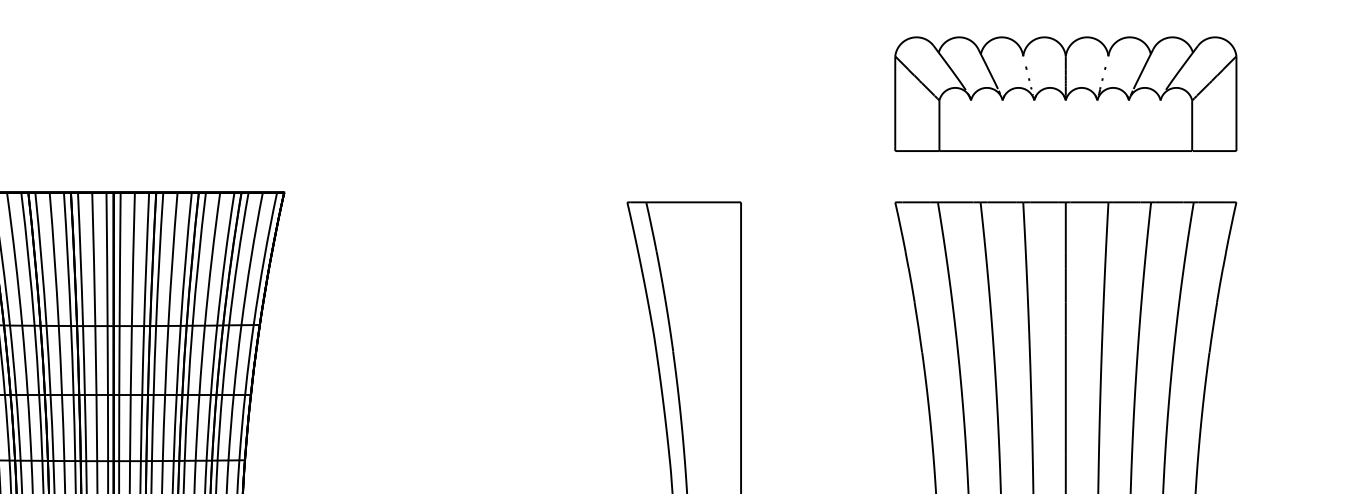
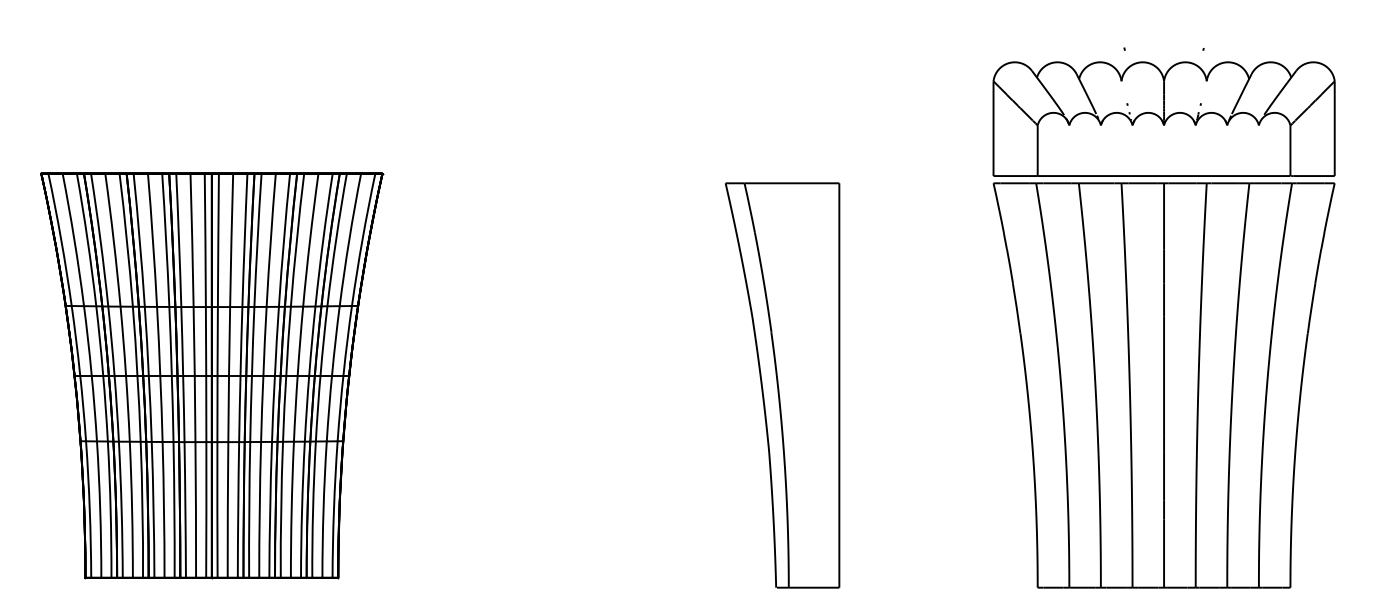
part: (1065, 93) -> (1163, 118), moved

